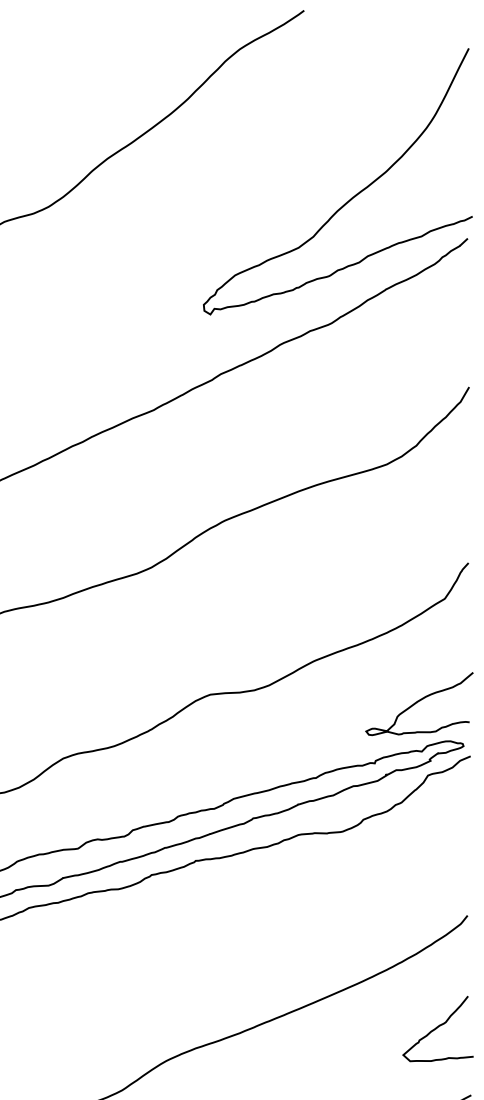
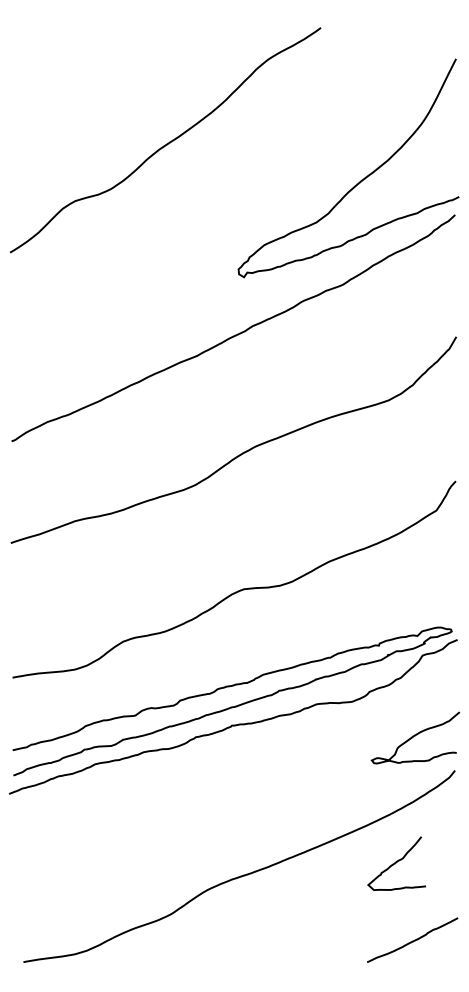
curve: (418, 702) -> (414, 736), moved
curve: (437, 1028) -> (396, 863), moved

